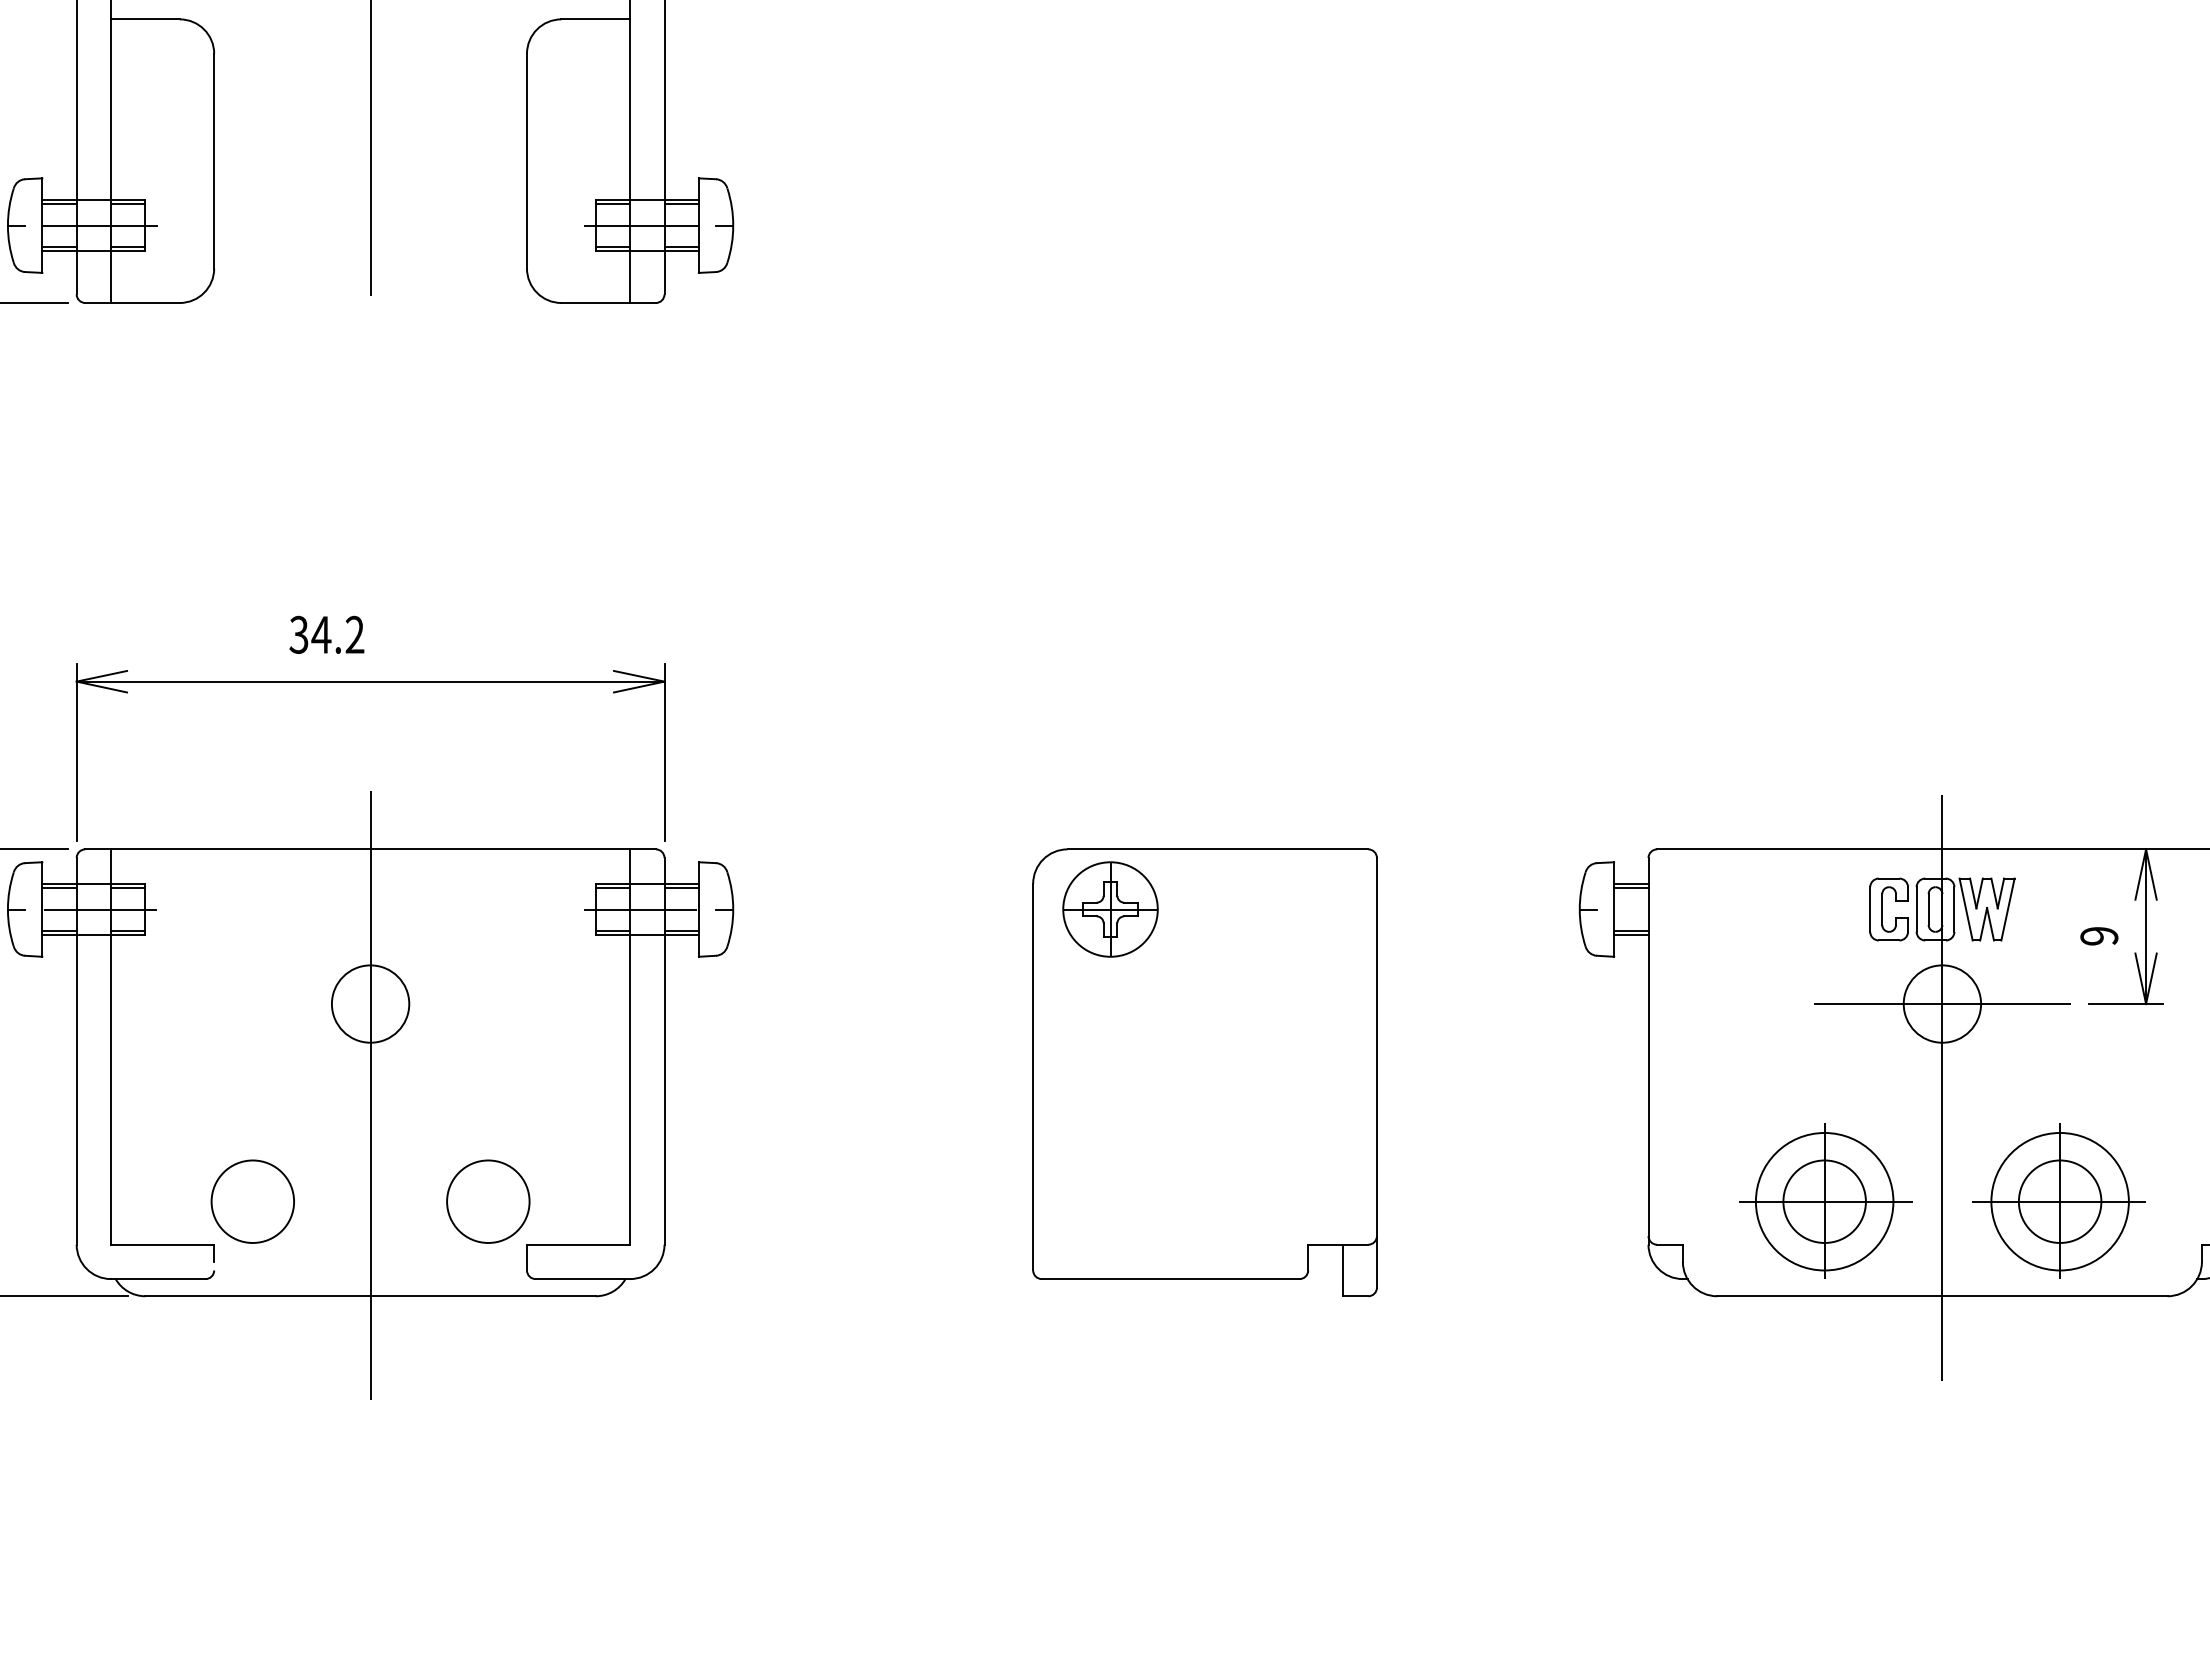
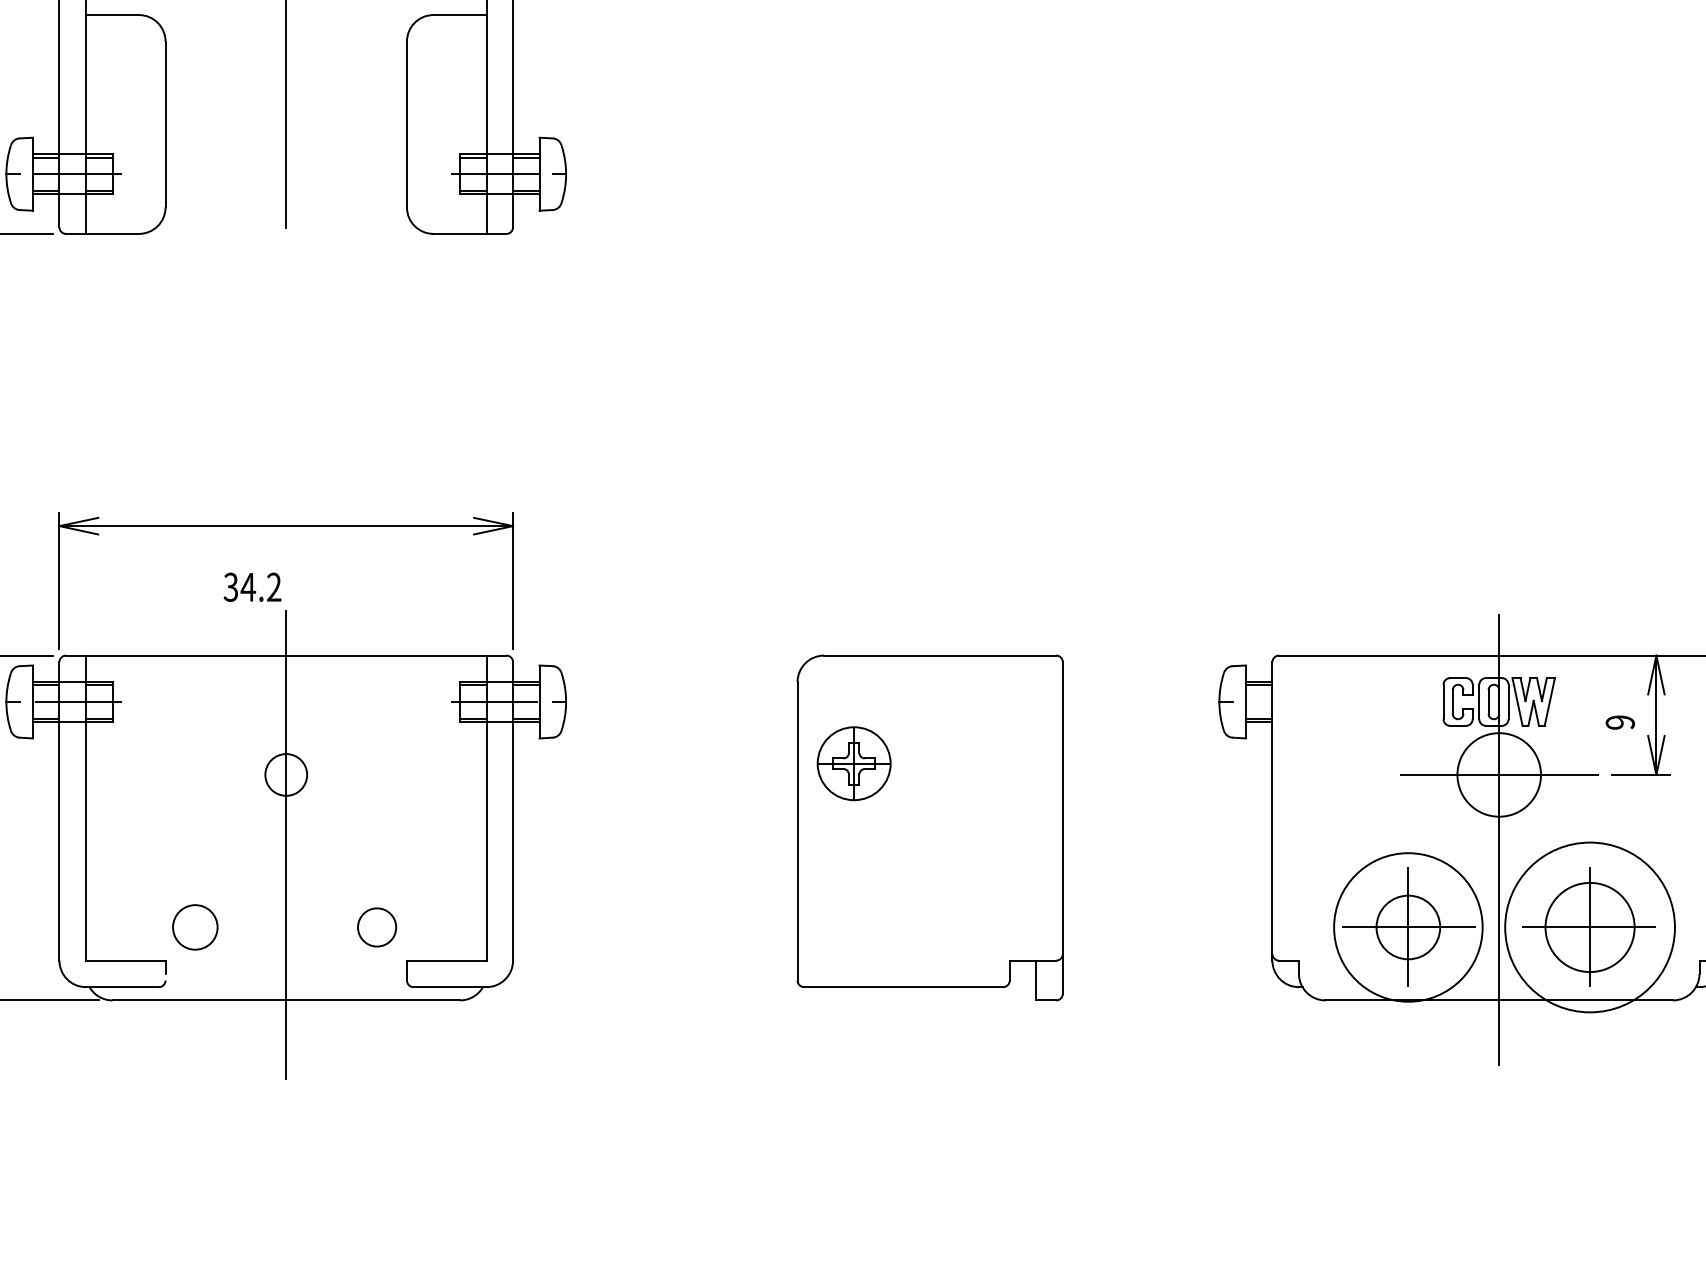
text: (326, 634) -> (252, 586), moved
part: (1110, 909) -> (854, 763), moved
circle: (370, 1003) -> (286, 774), size x0.7
circle: (1942, 1003) -> (1499, 774), size x1.4
circle: (252, 1201) -> (195, 927), size x0.7
circle: (488, 1201) -> (377, 927), size x0.6
circle: (1824, 1201) -> (1408, 927), size x1.4
circle: (2059, 1201) -> (1589, 927), size x1.4
circle: (2059, 1201) -> (1589, 927), size x1.6

